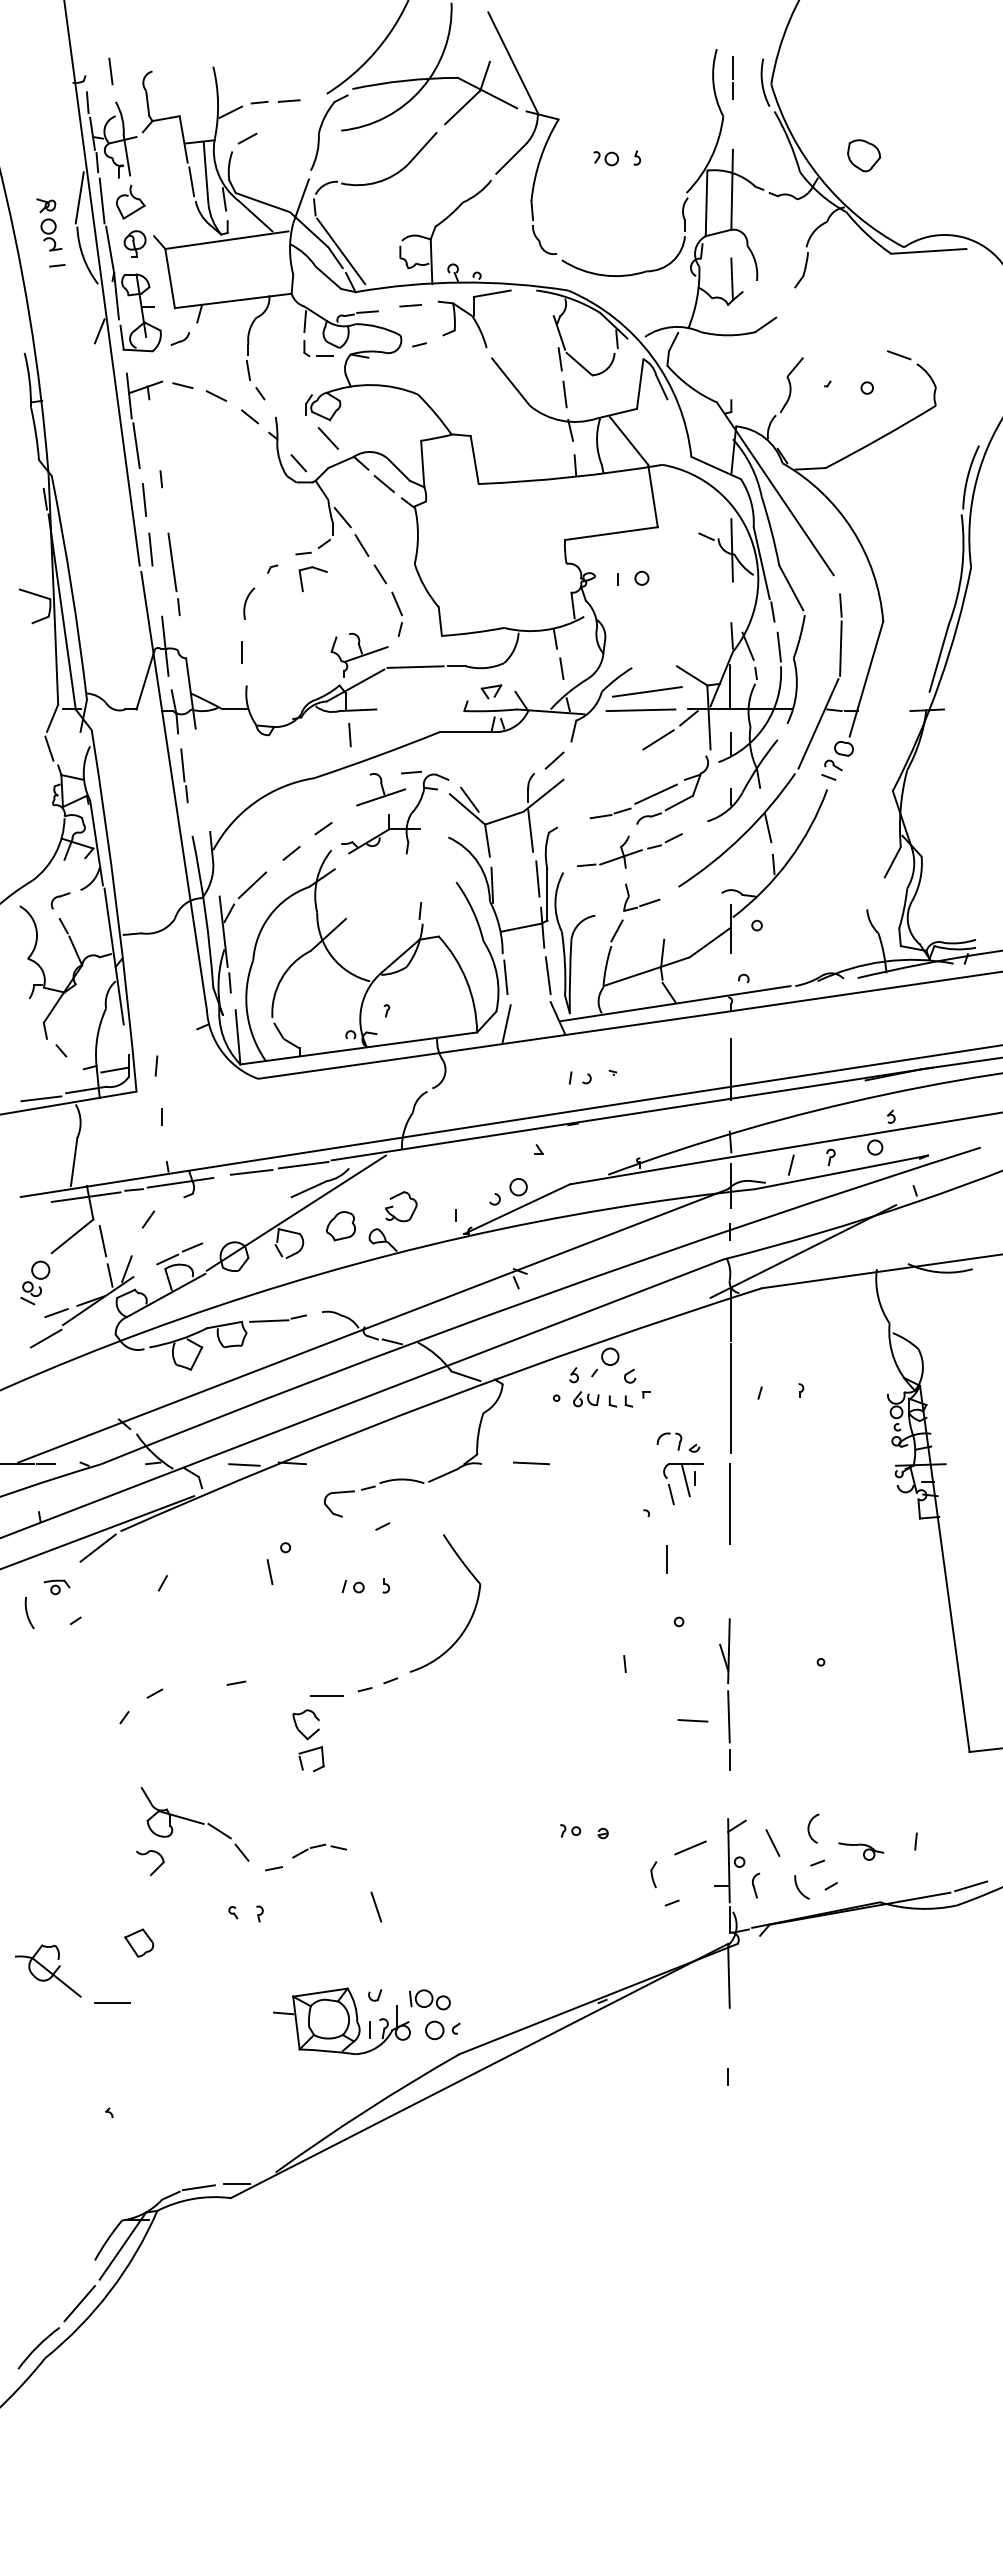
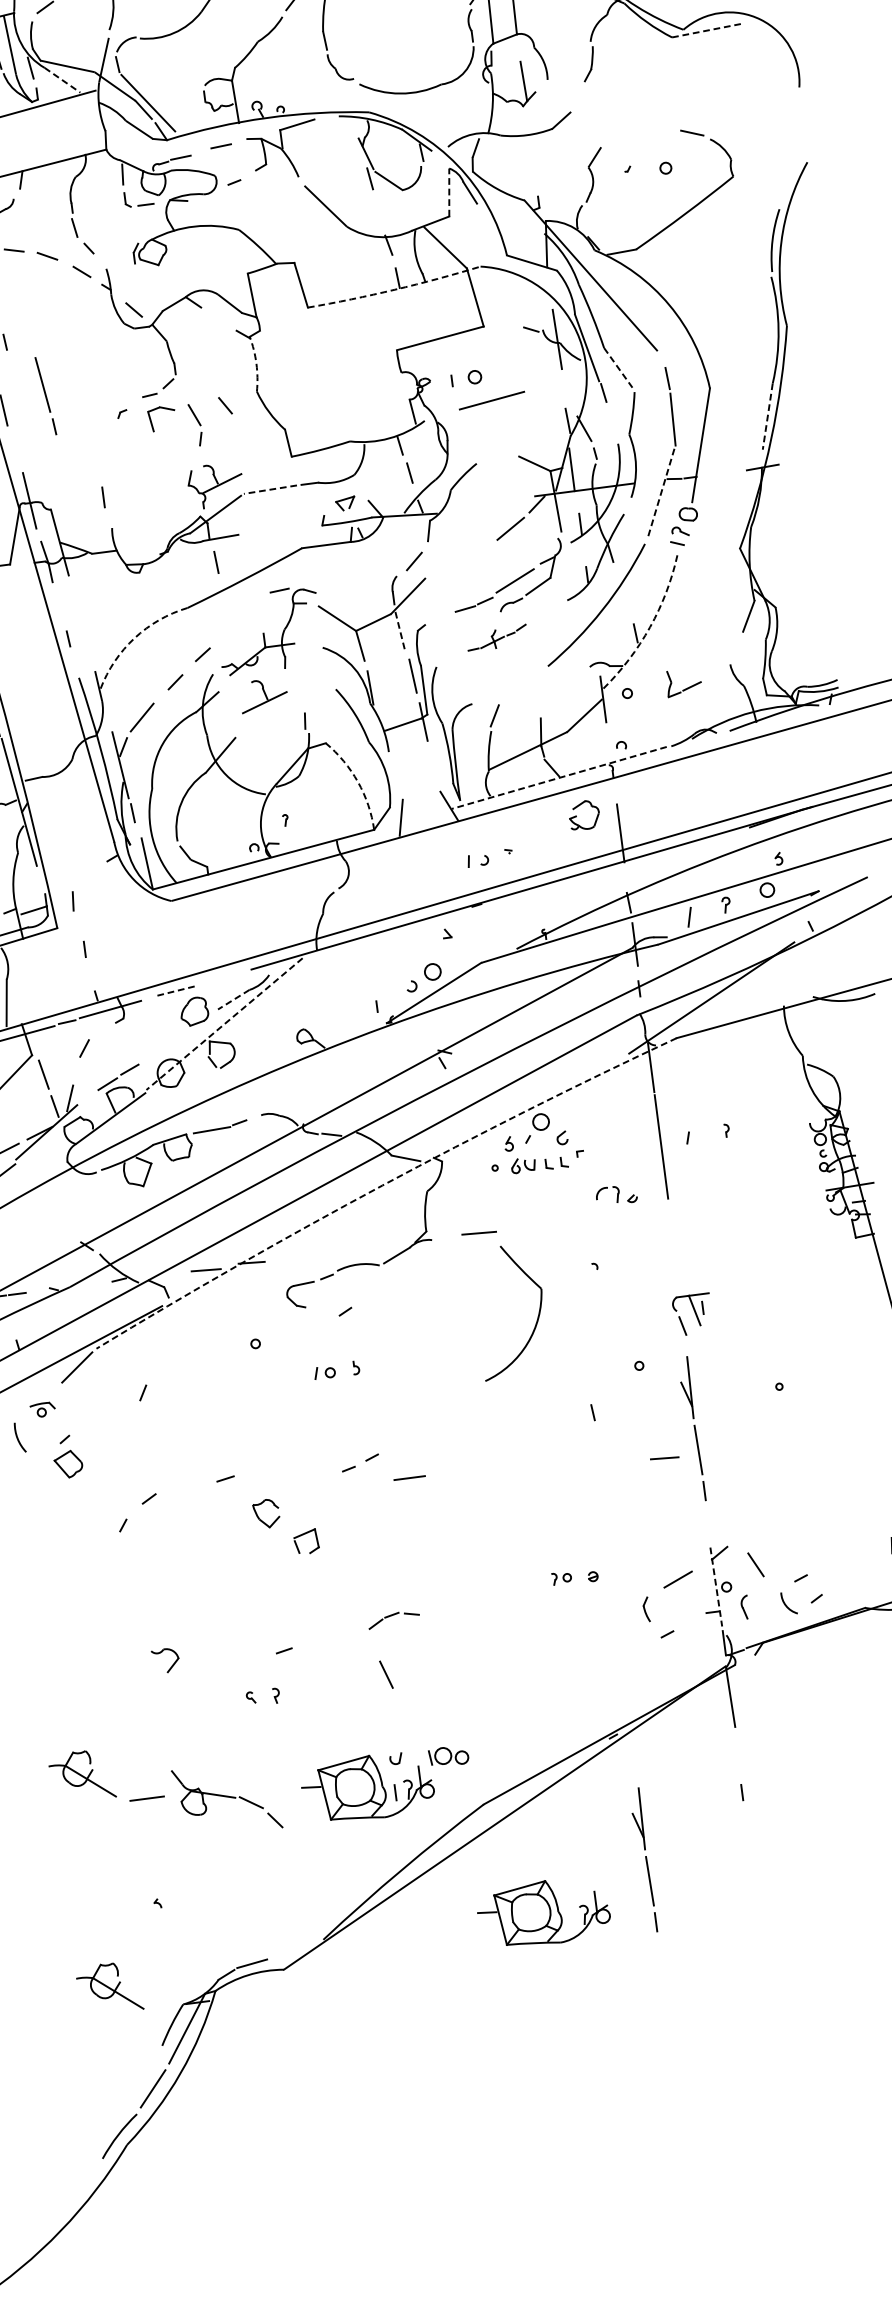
line: (255, 216) -> (62, 80), solid -> dashed
line: (928, 251) -> (707, 30), solid -> dashed
line: (640, 384) -> (449, 192), solid -> dashed
line: (564, 394) -> (378, 211), removed
line: (328, 438) -> (159, 282), removed
arc: (570, 477) -> (394, 290), solid -> dashed
line: (383, 484) -> (217, 319), removed
line: (342, 517) -> (182, 356), removed
arc: (417, 535) -> (256, 364), solid -> dashed
line: (361, 545) -> (203, 380), removed
line: (173, 574) -> (45, 396), moved
line: (791, 588) -> (618, 368), solid -> dashed
arc: (246, 603) -> (101, 450), removed
part: (396, 613) -> (195, 424), moved
line: (778, 646) -> (613, 425), removed
line: (939, 658) -> (768, 416), solid -> dashed
line: (415, 667) -> (270, 490), solid -> dashed
line: (647, 691) -> (492, 400), moved
line: (640, 710) -> (489, 503), removed
line: (818, 724) -> (661, 494), solid -> dashed
line: (182, 765) -> (60, 612), removed
part: (381, 789) -> (264, 695), moved
line: (469, 799) -> (338, 609), removed
arc: (255, 802) -> (134, 638), solid -> dashed
line: (767, 827) -> (625, 598), removed
line: (530, 831) -> (400, 631), solid -> dashed
part: (629, 850) -> (496, 637), size x0.6
arc: (789, 860) -> (650, 627), solid -> dashed
part: (644, 903) -> (687, 687), moved
line: (547, 975) -> (434, 766), removed
line: (505, 977) -> (394, 773), removed
arc: (466, 980) -> (357, 781), solid -> dashed
line: (674, 1003) -> (558, 777), solid -> dashed
line: (303, 1164) -> (225, 976), removed
line: (251, 1172) -> (176, 990), solid -> dashed
line: (308, 1189) -> (233, 1000), solid -> dashed
part: (393, 1206) -> (577, 816), moved
line: (296, 1213) -> (224, 1024), solid -> dashed
part: (340, 1226) -> (194, 1011), moved
arc: (437, 1401) -> (382, 1185), solid -> dashed
part: (683, 1484) -> (693, 1314), moved
line: (729, 1504) -> (672, 1247), removed
line: (667, 1558) -> (620, 1306), removed
line: (269, 1572) -> (243, 1369), removed
part: (472, 1612) -> (537, 1316), moved
line: (326, 1695) -> (409, 1477), moved
part: (298, 1727) -> (259, 1517), moved
part: (194, 1824) -> (226, 1799), moved
arc: (809, 1828) -> (788, 1546), removed
part: (319, 1850) -> (393, 1619), moved
part: (861, 1851) -> (841, 1561), removed
line: (728, 1860) -> (715, 1586), solid -> dashed
part: (139, 1942) -> (68, 1463), moved
part: (442, 2030) -> (464, 1784), removed
part: (616, 2133) -> (642, 1860), added
part: (506, 2174) -> (543, 1913), added
line: (237, 2183) -> (288, 1954), removed
part: (48, 2193) -> (109, 1987), added

